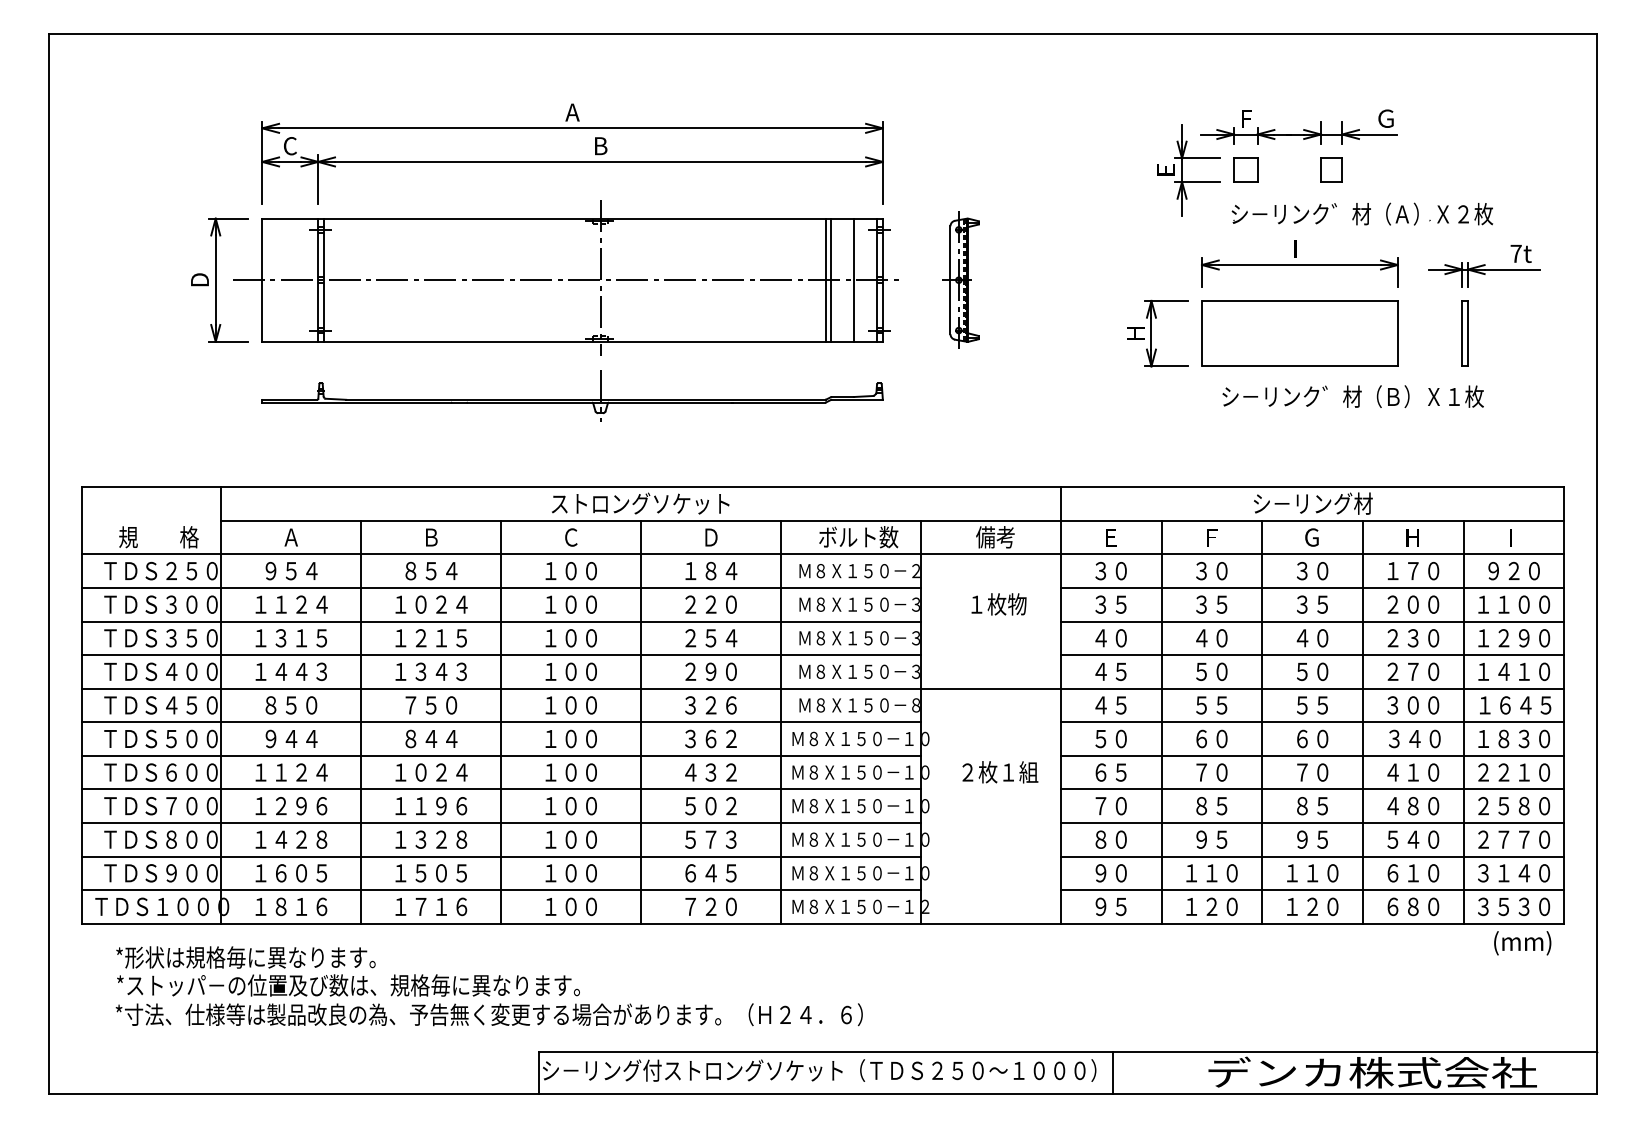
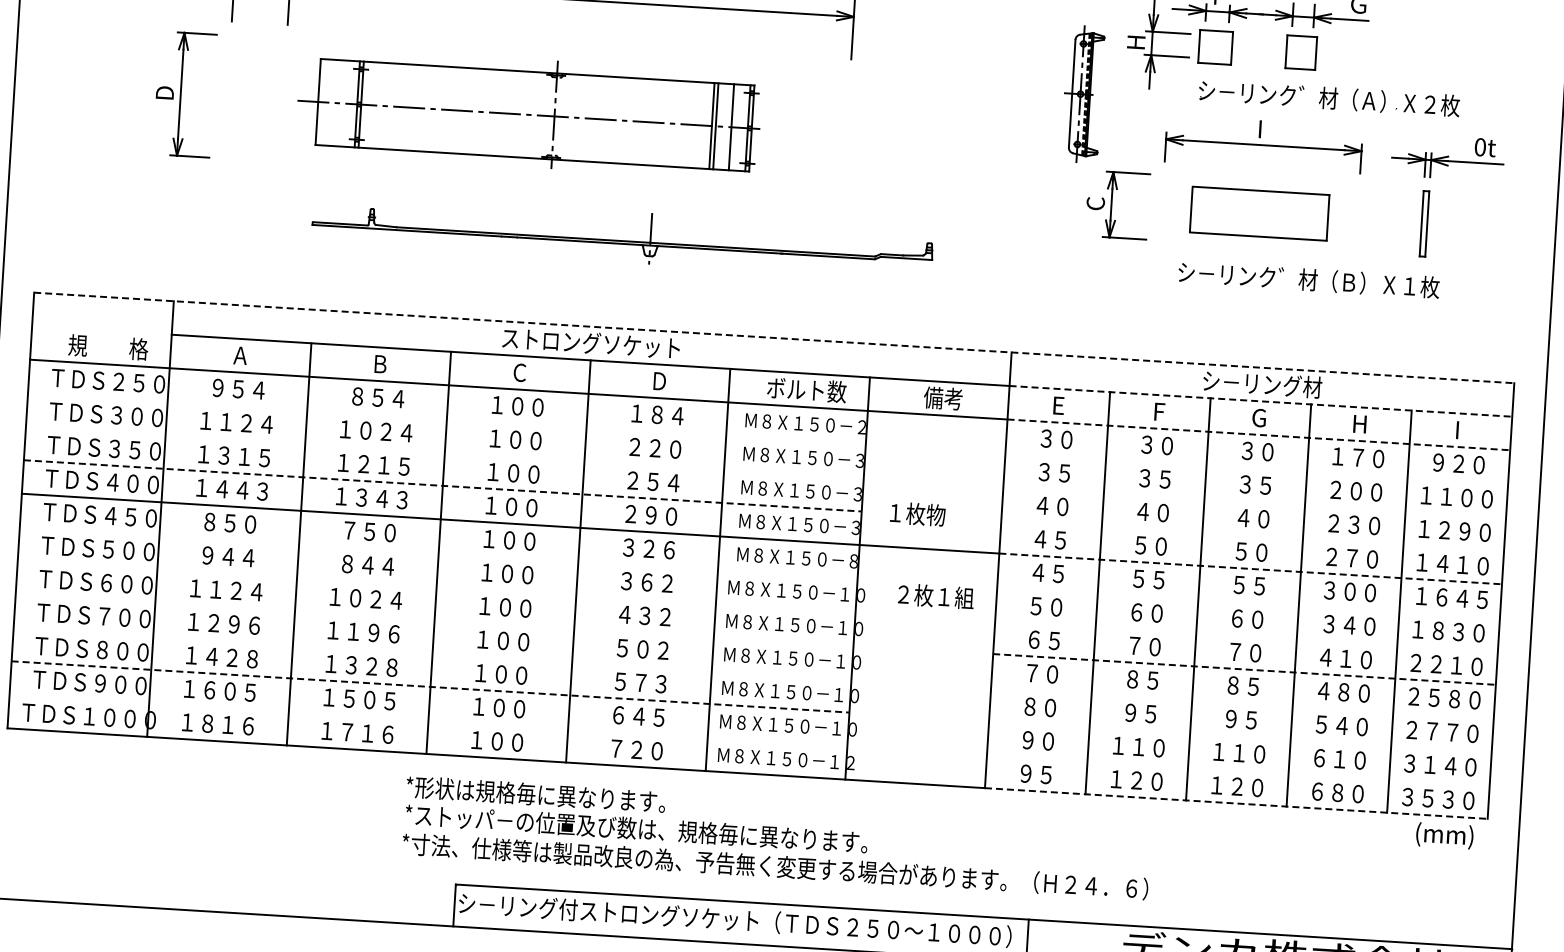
part: (1245, 169) -> (1215, 46), size x1.4
part: (1331, 169) -> (1301, 51), size x1.4
text: (1165, 170) -> (1135, 42), Ｅ -> H
text: (1515, 253) -> (1479, 146), 7t -> 0t
part: (565, 277) -> (530, 112), size x0.7
part: (960, 279) -> (1082, 93), moved
text: (1135, 333) -> (1095, 203), H -> C
part: (1299, 333) -> (1259, 213), size x0.7
part: (572, 395) -> (622, 236), moved
line: (823, 487) -> (774, 338), solid -> dashed
line: (1312, 520) -> (1260, 401), solid -> dashed
line: (1312, 554) -> (1258, 434), solid -> dashed
line: (500, 587) -> (446, 418), removed
line: (1312, 587) -> (1256, 467), removed
text: (998, 604) -> (917, 514), moved
line: (500, 621) -> (444, 452), removed
line: (1312, 621) -> (1254, 501), removed
line: (501, 655) -> (443, 486), solid -> dashed
line: (1312, 655) -> (1252, 535), removed
line: (1312, 688) -> (1250, 568), solid -> dashed
line: (500, 722) -> (437, 553), removed
line: (1312, 722) -> (1248, 602), removed
line: (500, 755) -> (435, 586), removed
line: (1312, 755) -> (1246, 635), removed
text: (1000, 772) -> (936, 596), moved
line: (500, 789) -> (433, 619), removed
line: (1312, 789) -> (1244, 669), solid -> dashed
line: (500, 822) -> (431, 652), removed
line: (1312, 822) -> (1242, 702), removed
line: (501, 856) -> (430, 686), solid -> dashed
line: (1312, 856) -> (1240, 736), removed
line: (500, 890) -> (427, 720), removed
line: (1312, 890) -> (1238, 770), removed
line: (1312, 923) -> (1236, 803), solid -> dashed
text: (488, 986) -> (776, 838), moved

